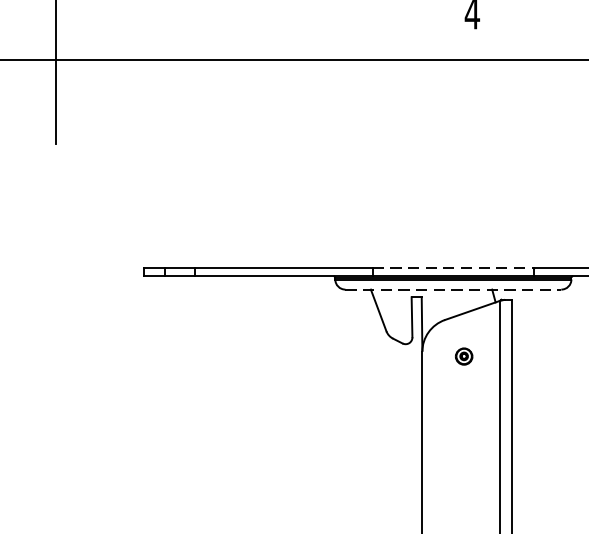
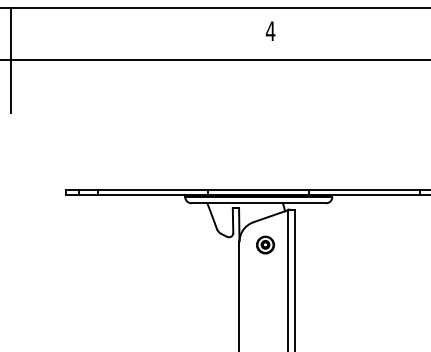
line: (454, 267) -> (259, 189), dashed -> solid
line: (454, 289) -> (259, 203), dashed -> solid
part: (464, 355) -> (265, 244), size x1.67

